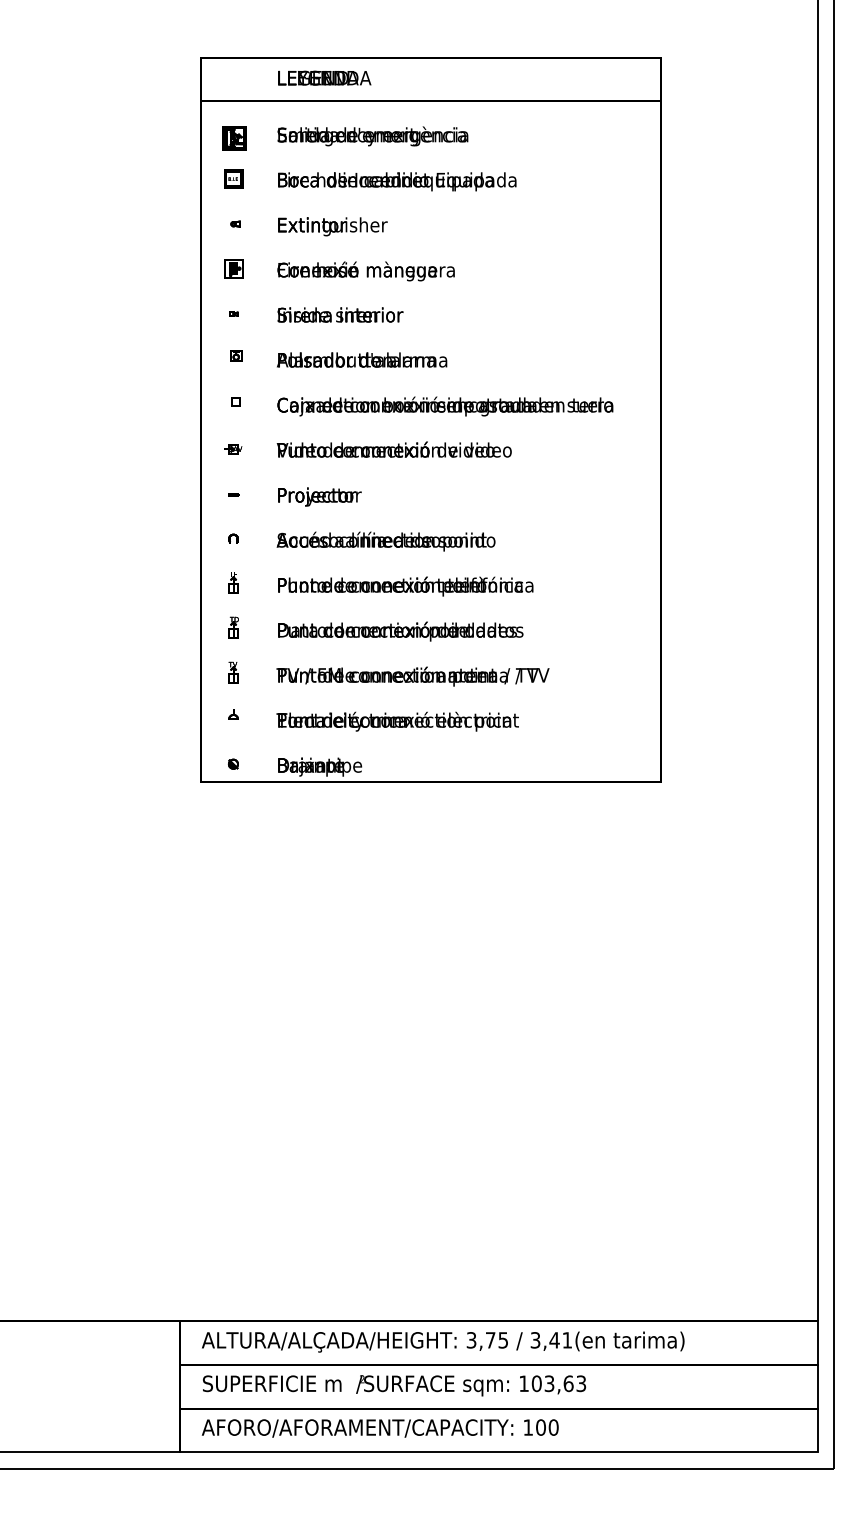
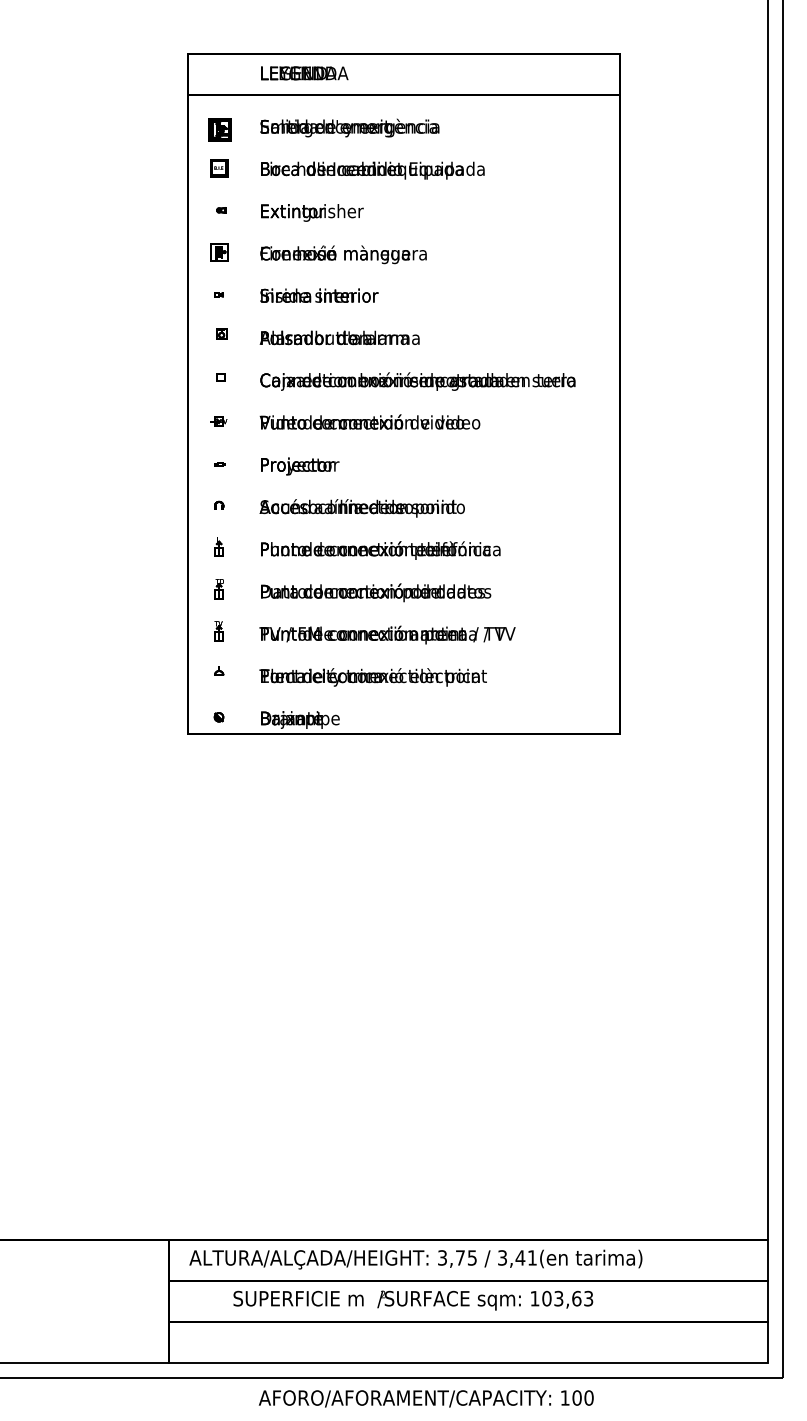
text: (394, 1385) -> (413, 1300), moved
text: (379, 1428) -> (425, 1398), moved

